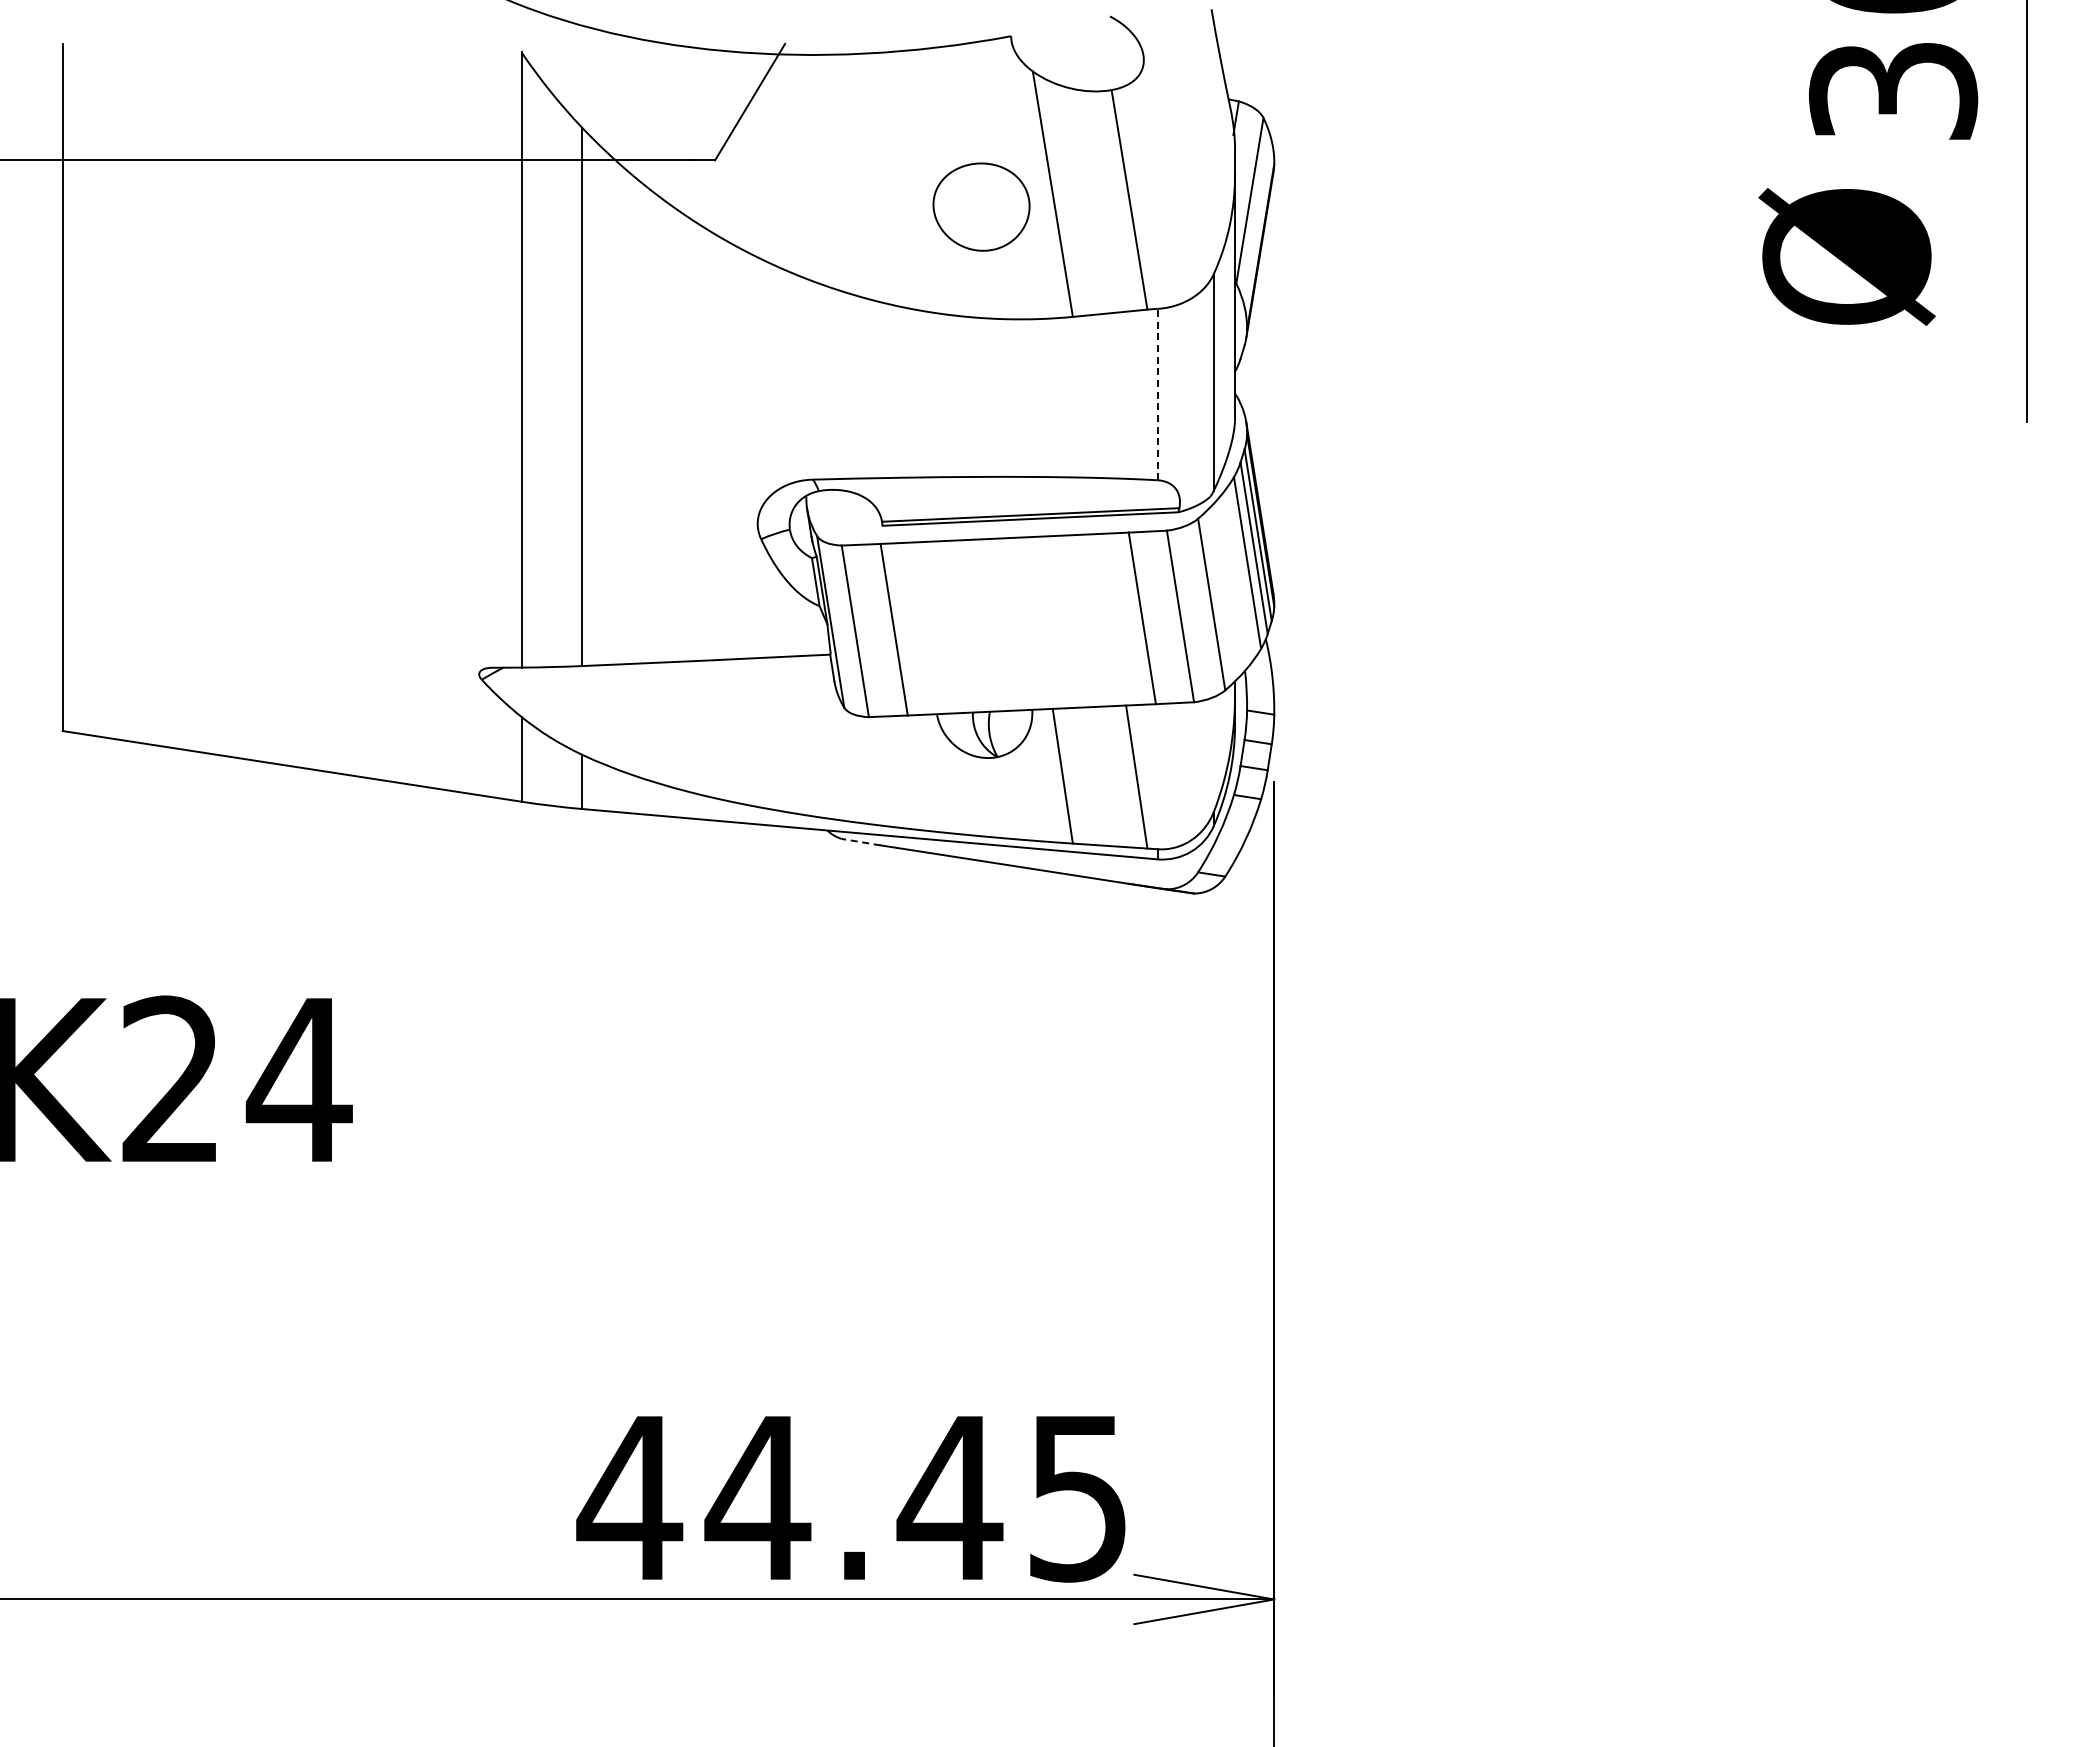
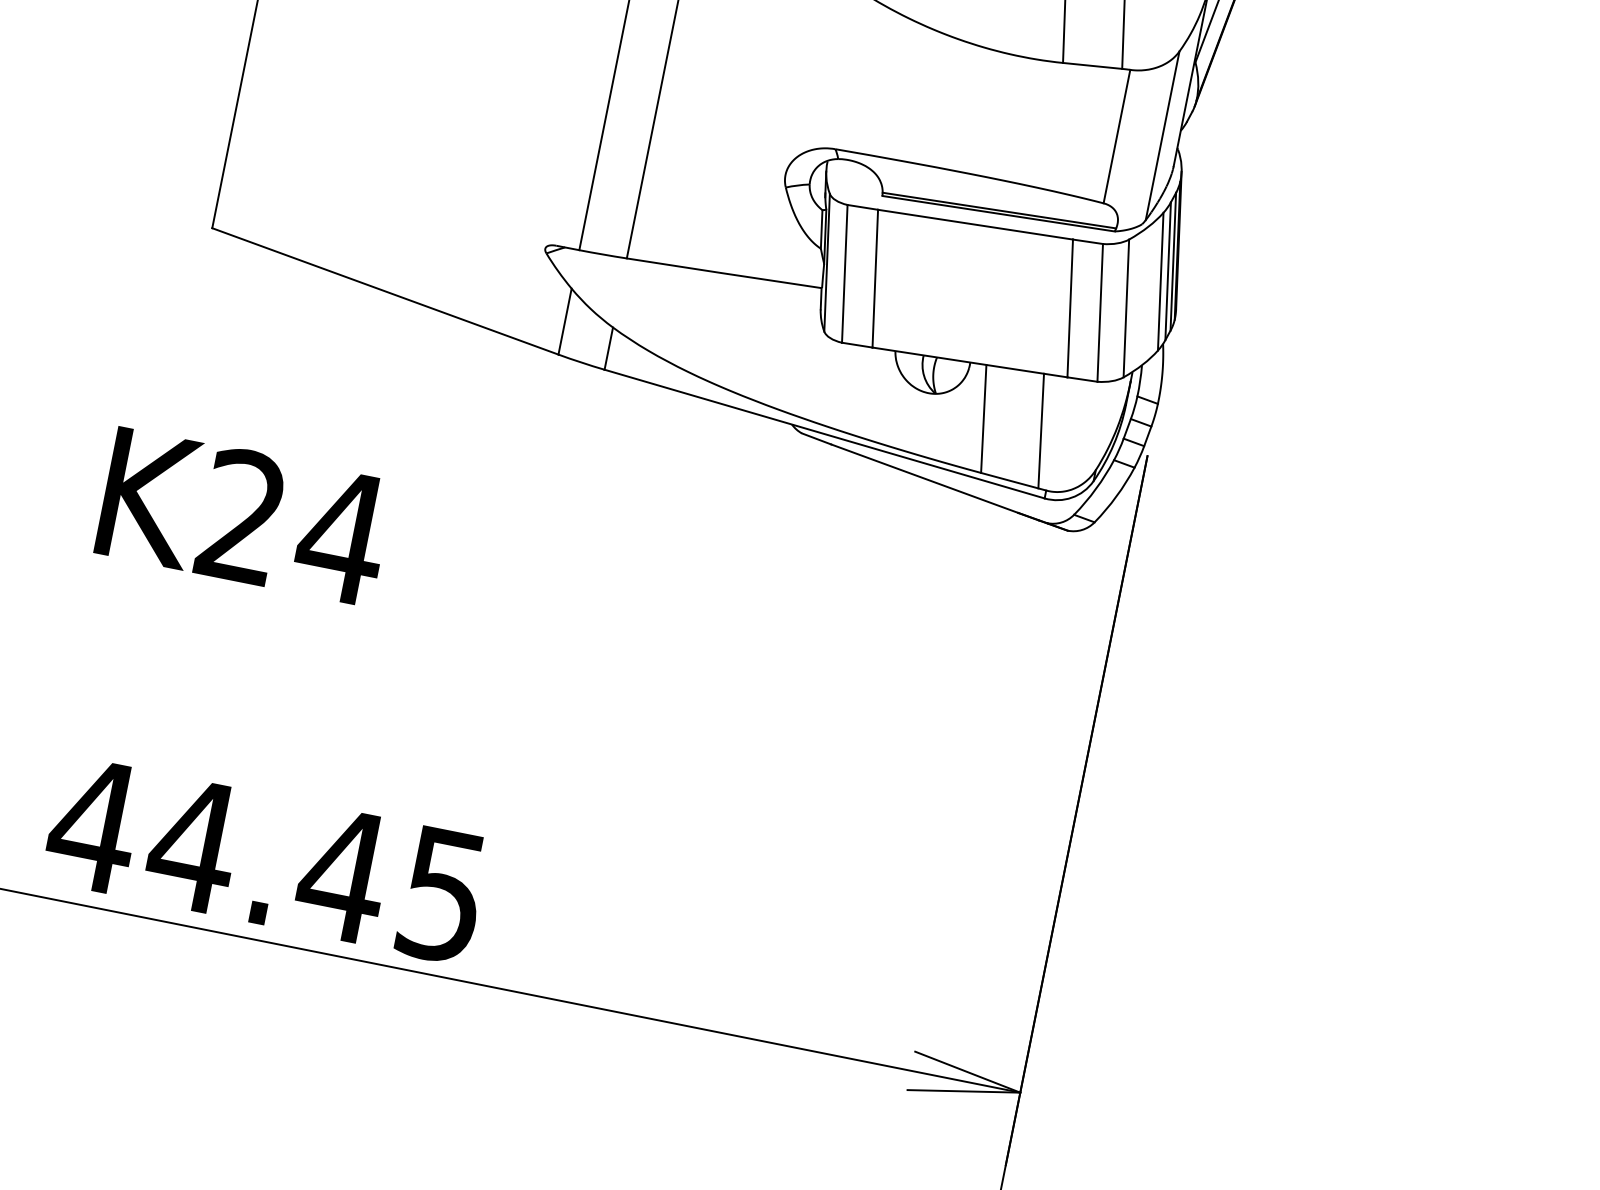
line: (1157, 394) -> (1116, 136), dashed -> solid
line: (861, 842) -> (816, 439), dashed -> solid
text: (850, 1499) -> (265, 860), moved

